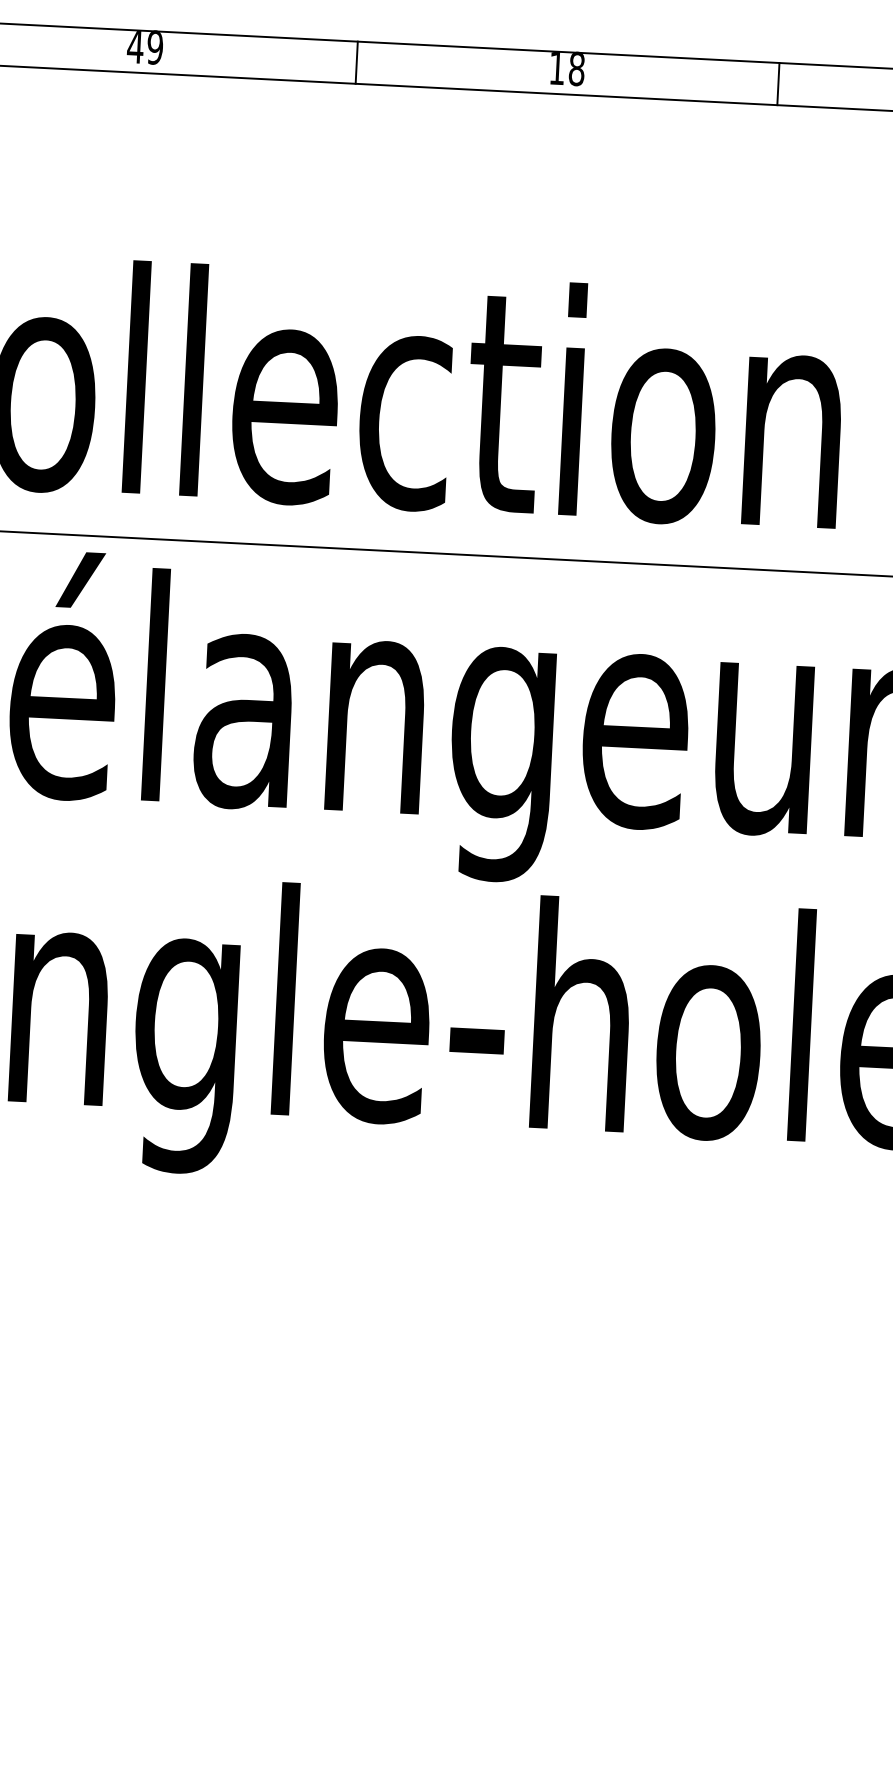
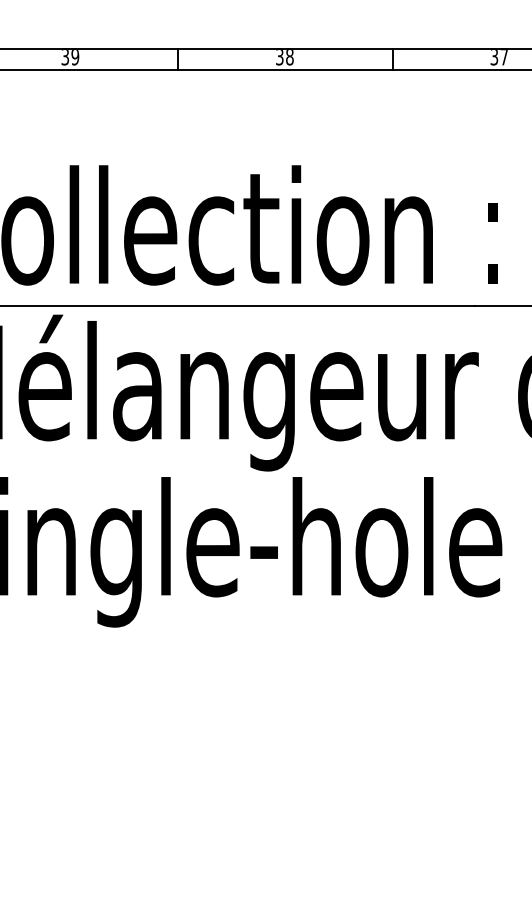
text: (135, 47) -> (65, 57), 49 -> 39
text: (556, 69) -> (279, 57), 18 -> 38

